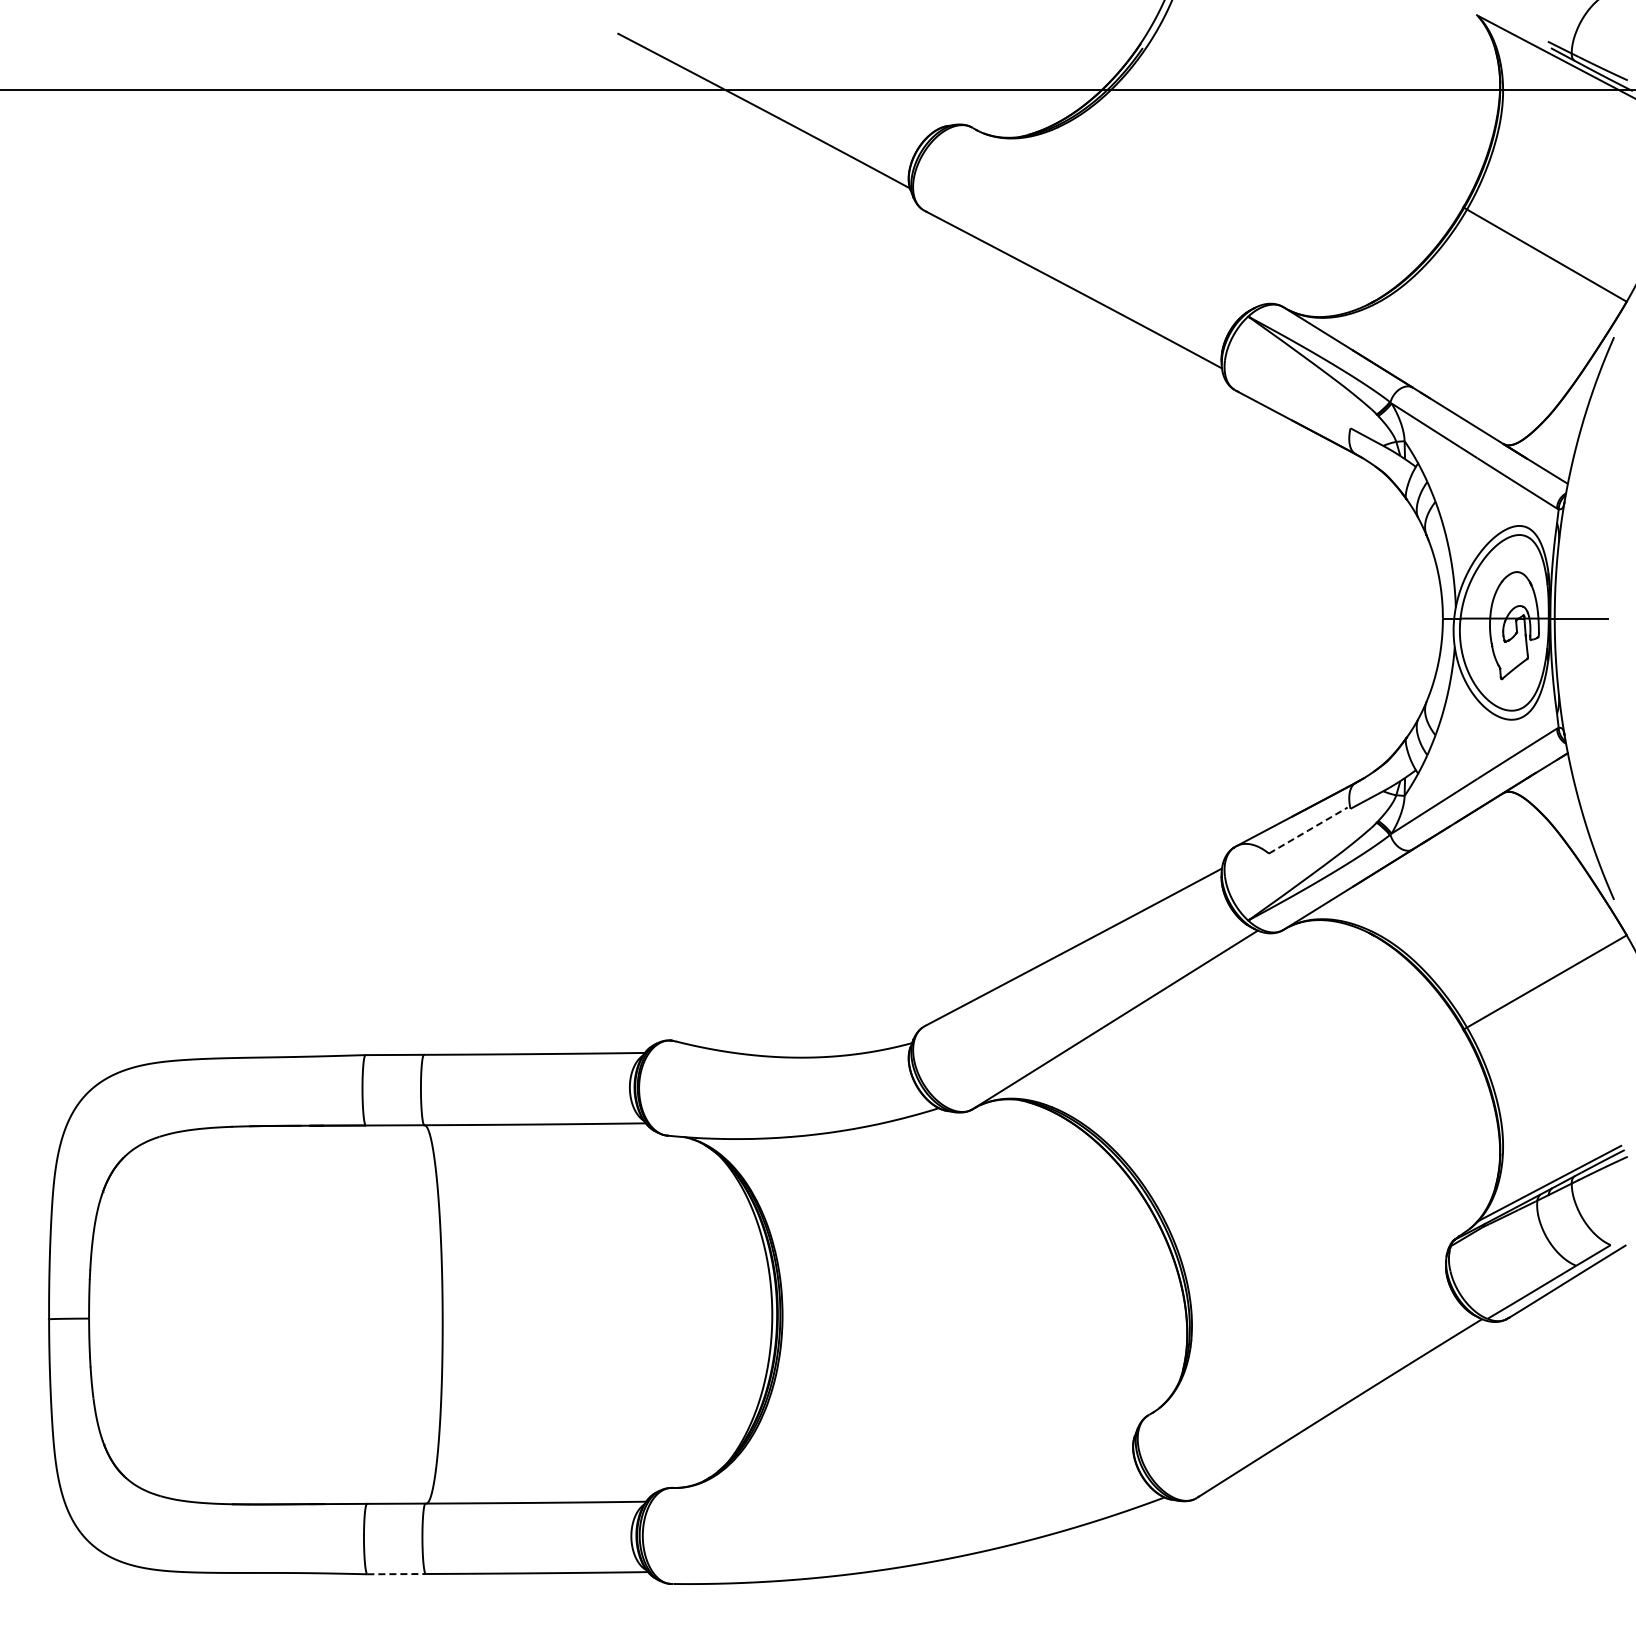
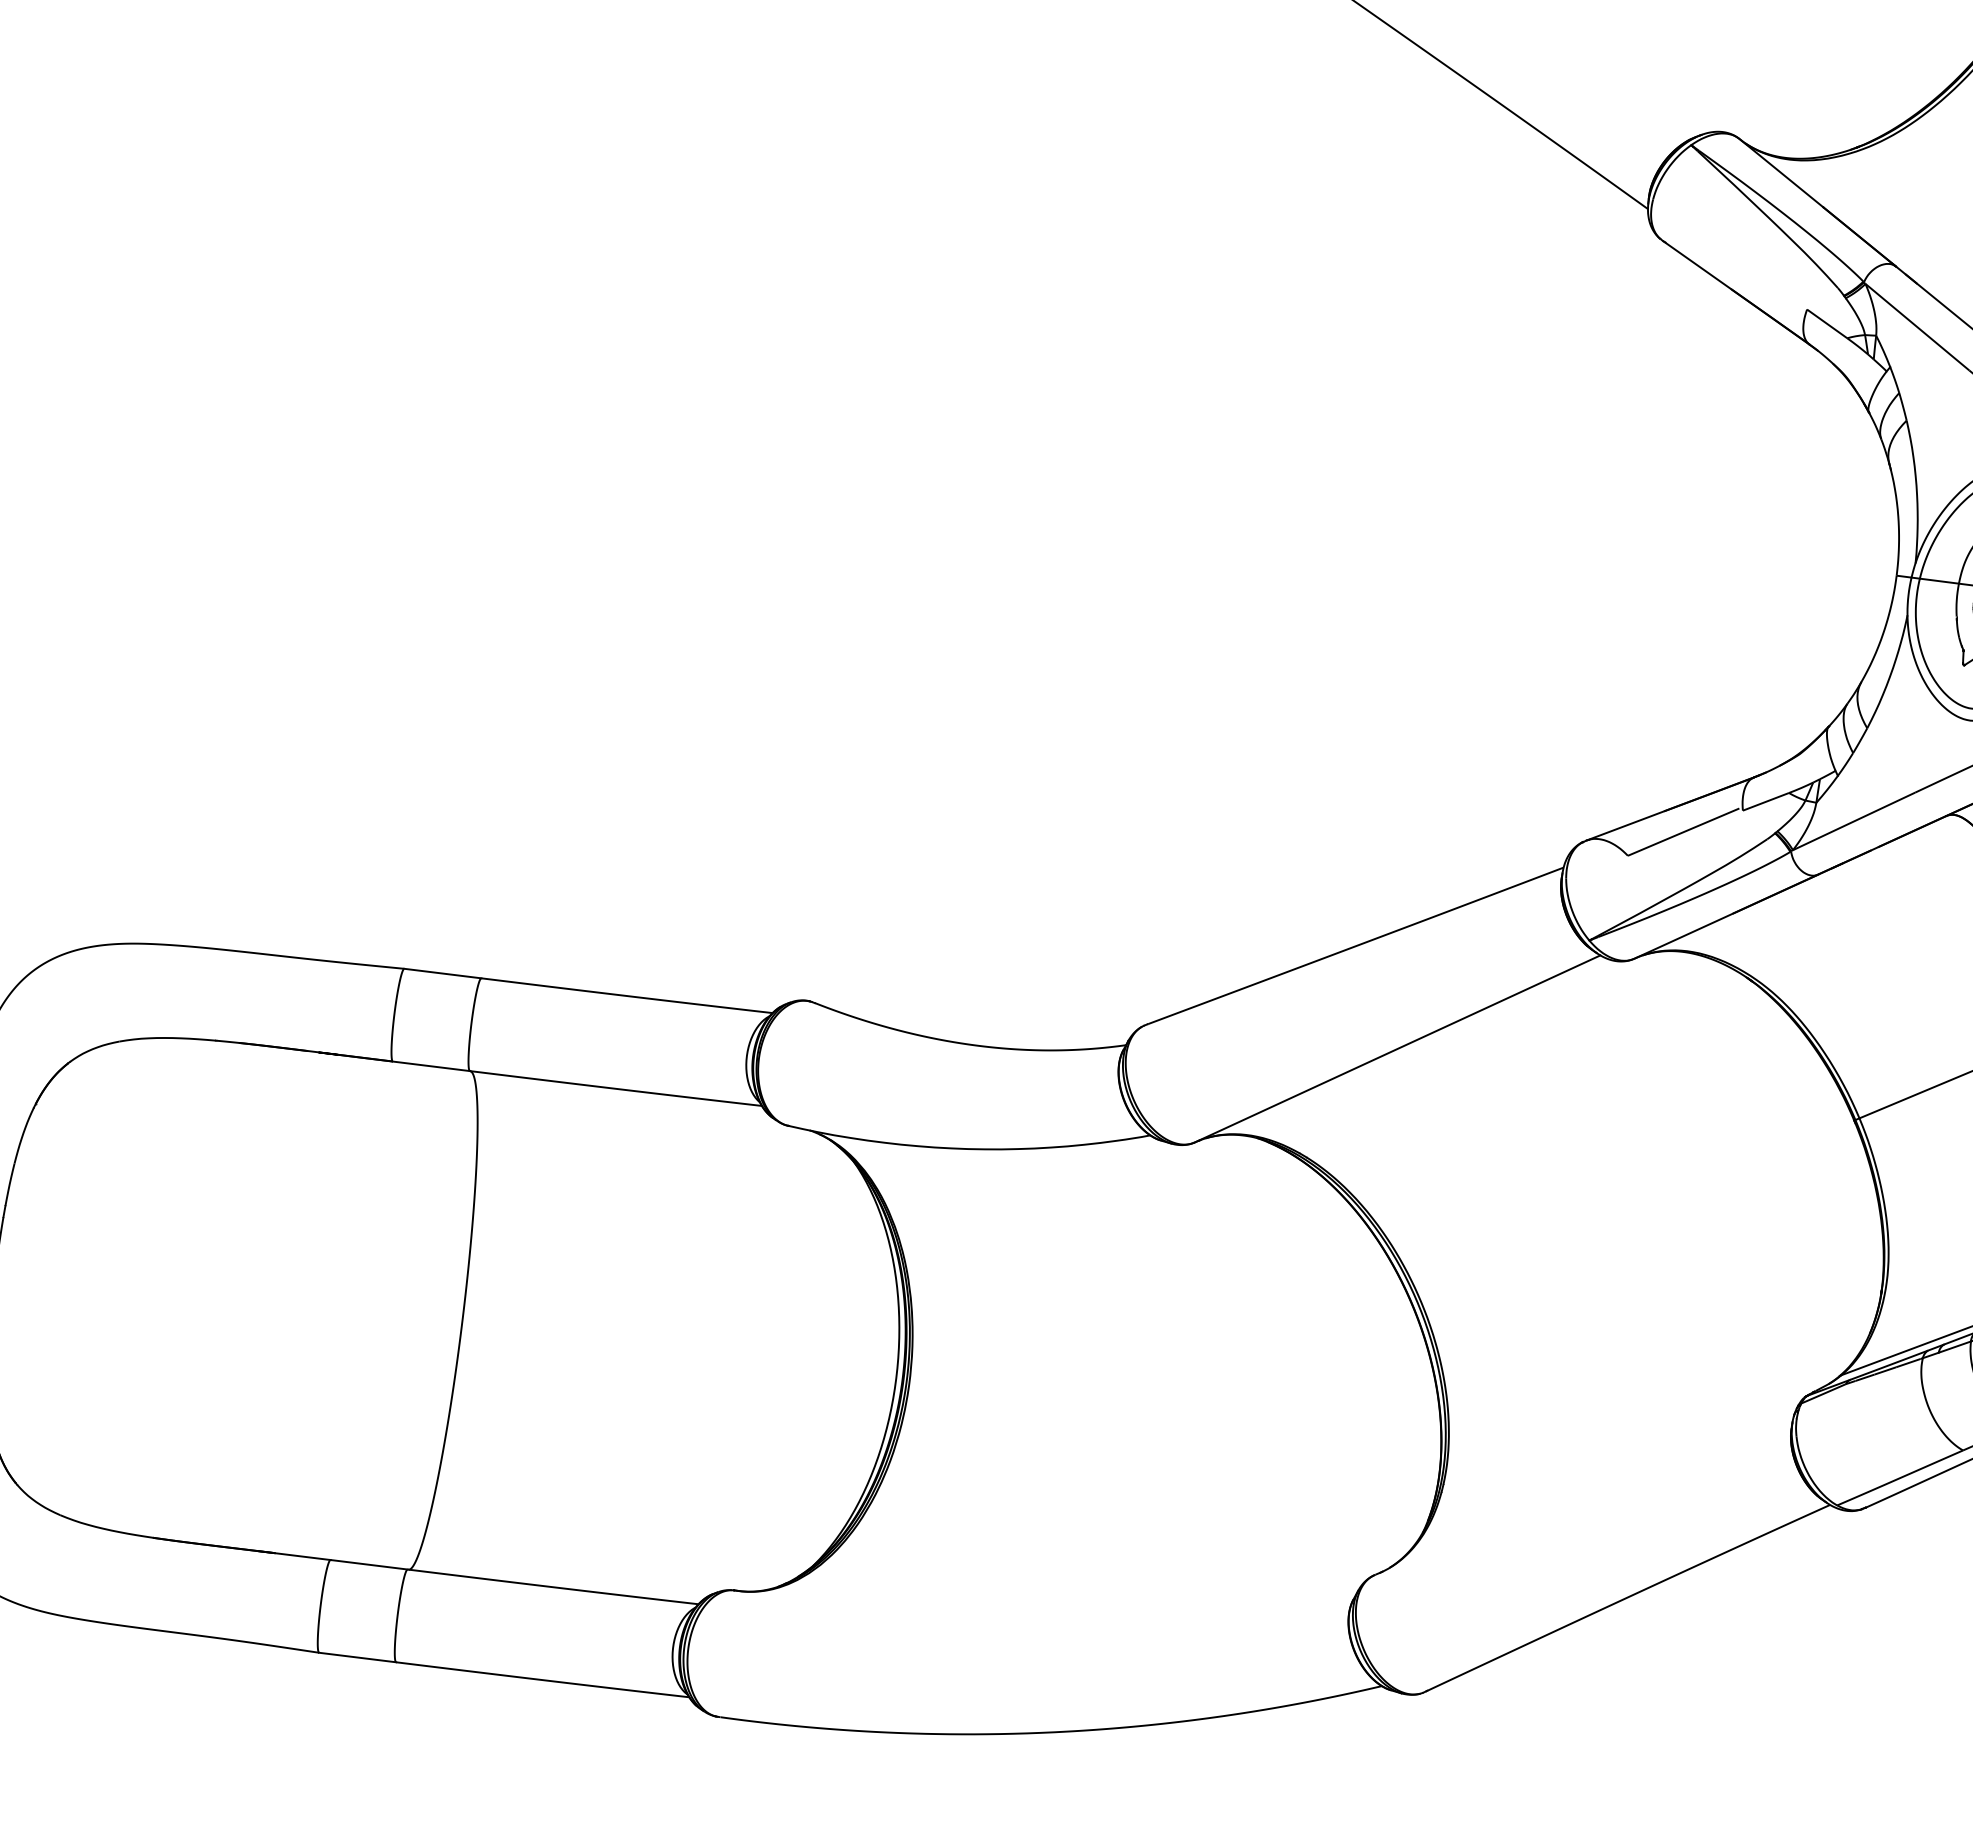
line: (1308, 830) -> (1683, 832), dashed -> solid
line: (397, 1574) -> (358, 1658), dashed -> solid

